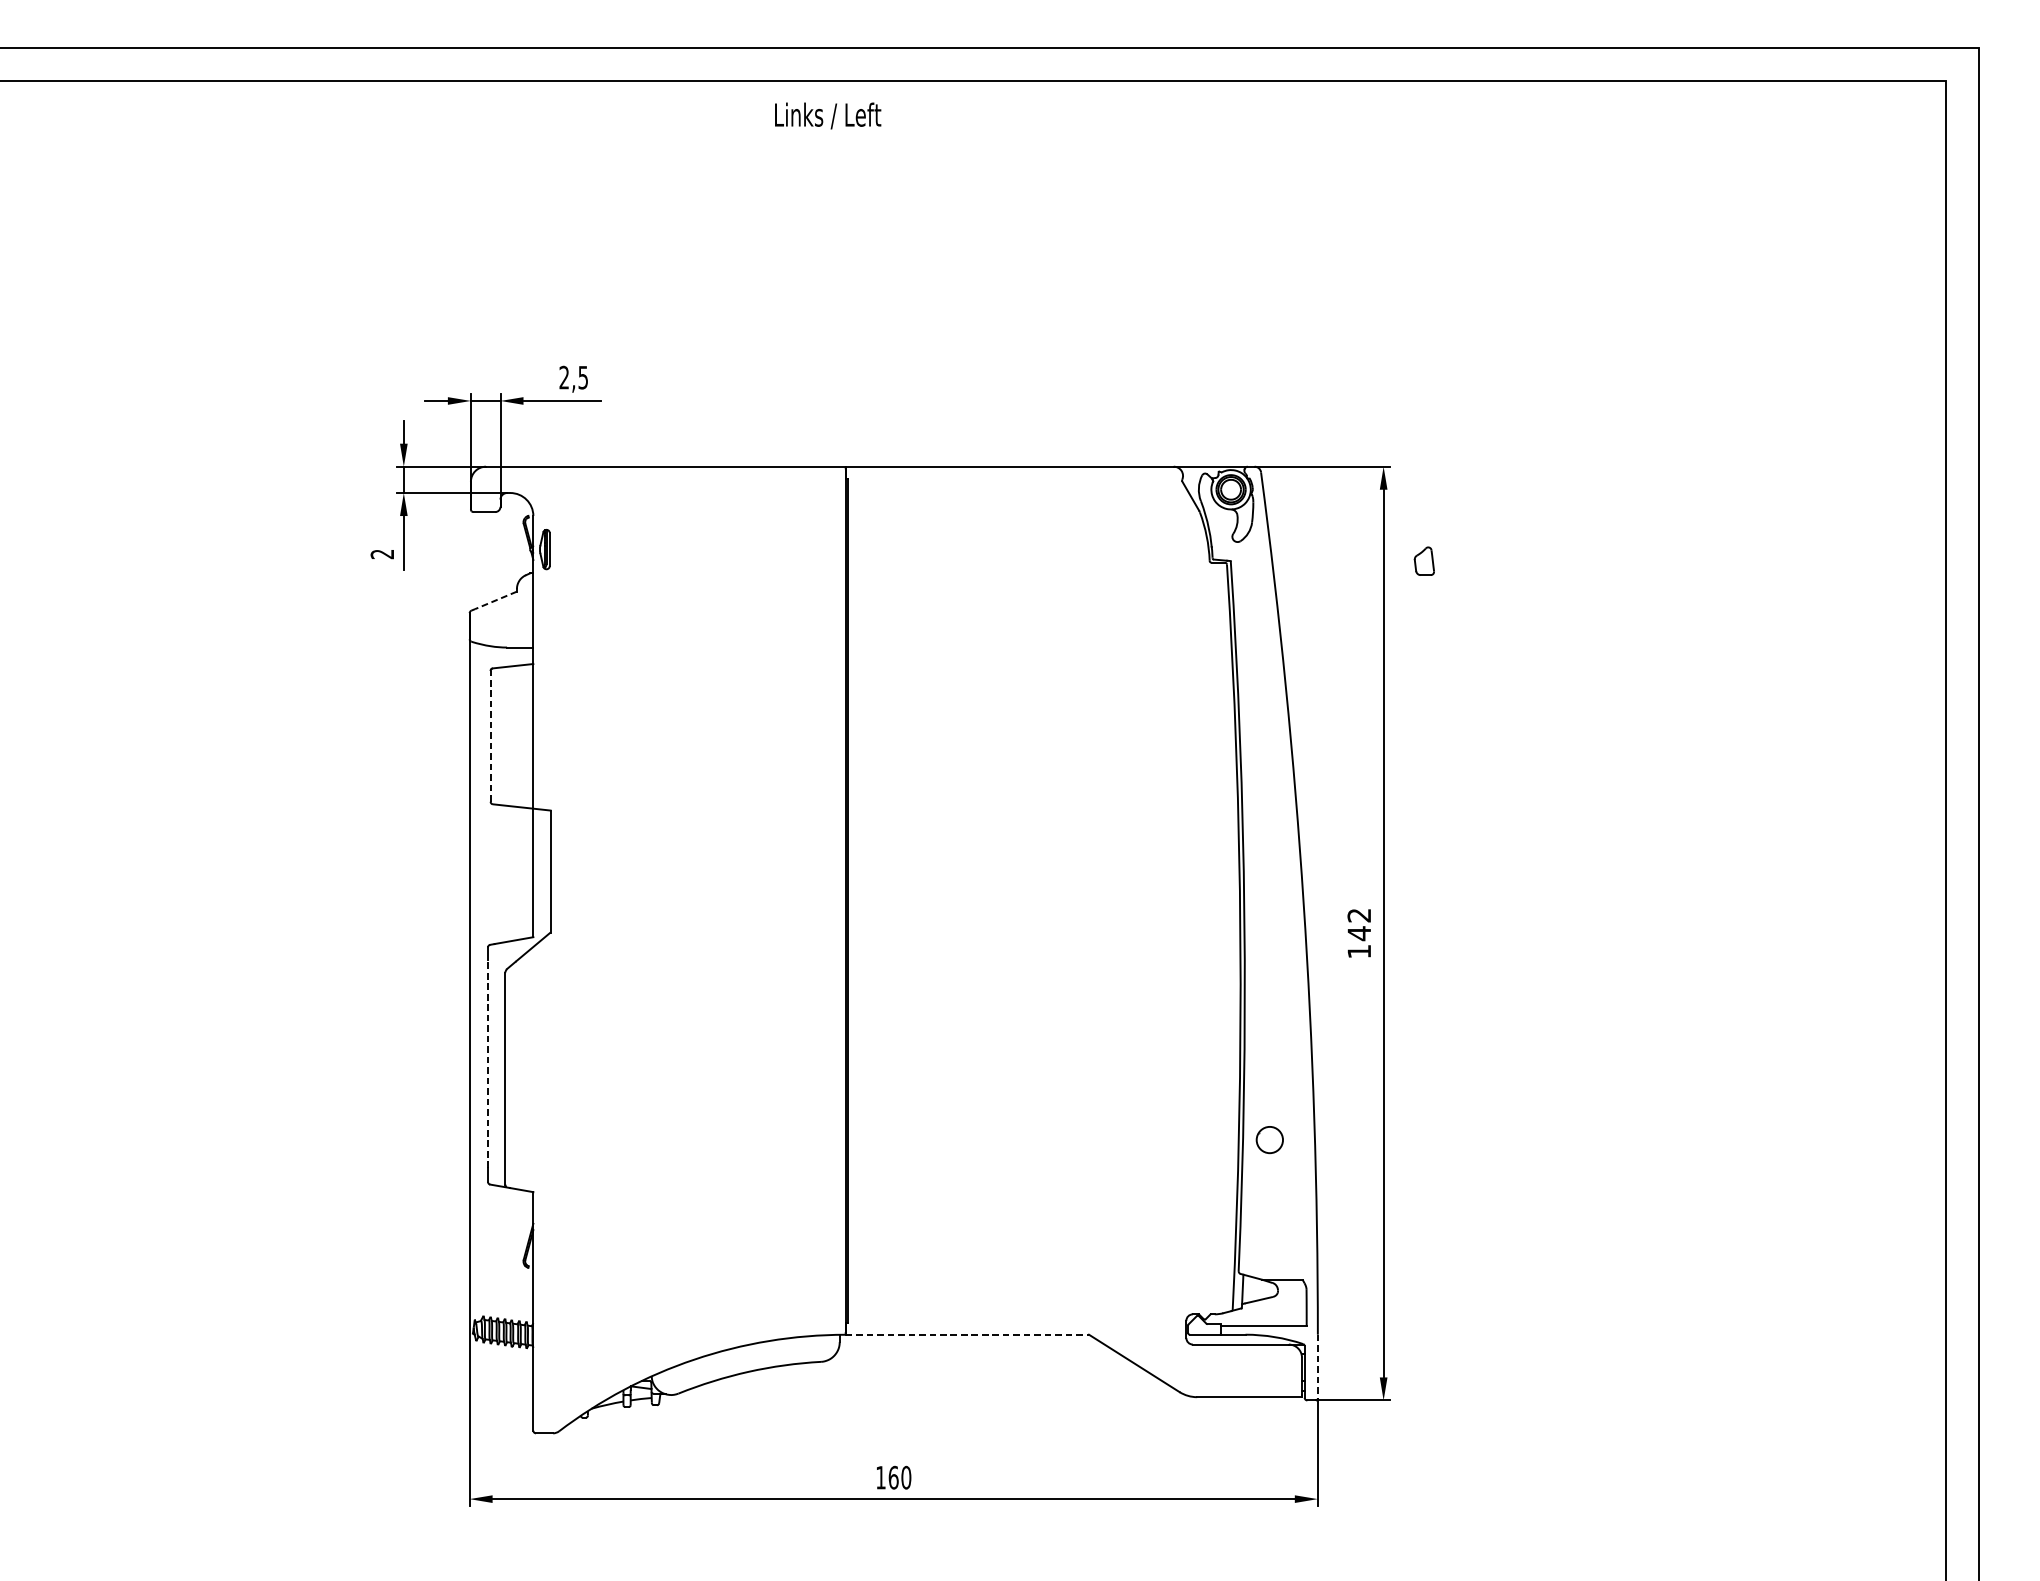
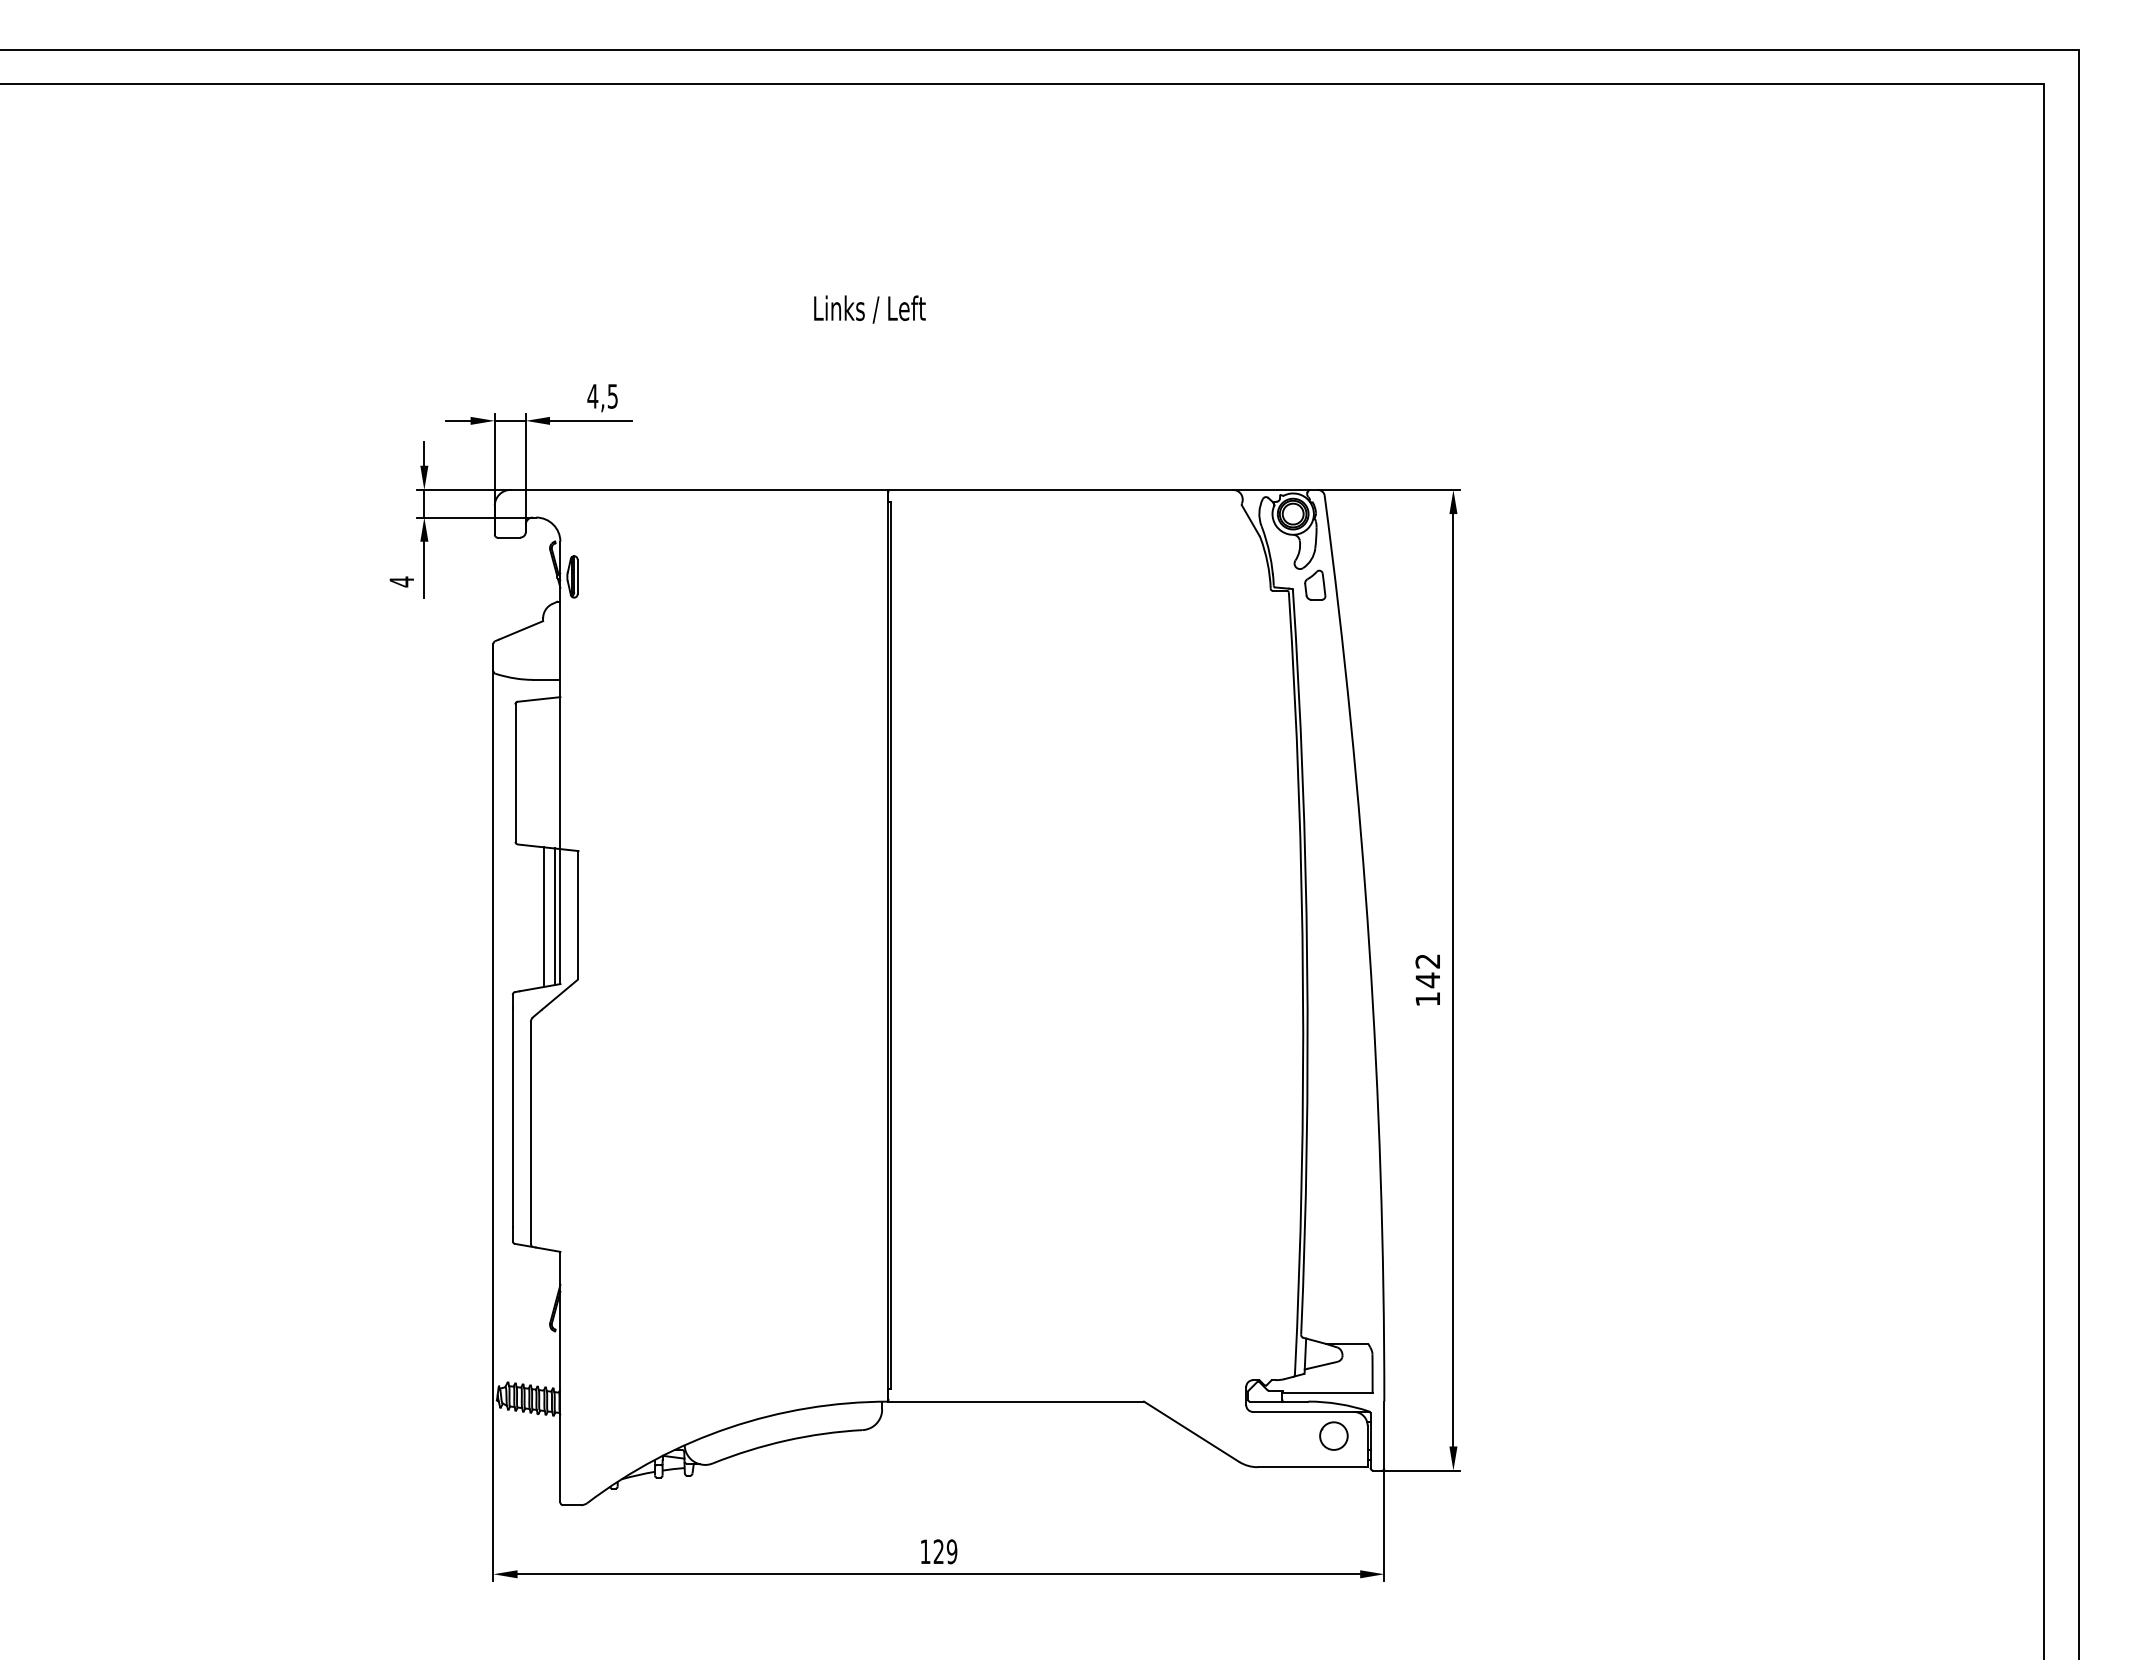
text: (827, 115) -> (869, 309), moved
text: (563, 377) -> (592, 396), 2,5 -> 4,5
text: (382, 553) -> (401, 581), 2 -> 4
part: (1424, 560) -> (1315, 584), moved
line: (496, 600) -> (521, 630), dashed -> solid
line: (490, 736) -> (515, 773), dashed -> solid
line: (518, 872) -> (544, 916), added
line: (527, 872) -> (554, 916), added
line: (487, 1064) -> (512, 1117), dashed -> solid
circle: (1269, 1139) -> (1333, 1435), moved
line: (967, 1334) -> (1016, 1401), dashed -> solid
line: (1318, 1366) -> (1384, 1435), dashed -> solid
text: (900, 1477) -> (945, 1551), 160 -> 129

